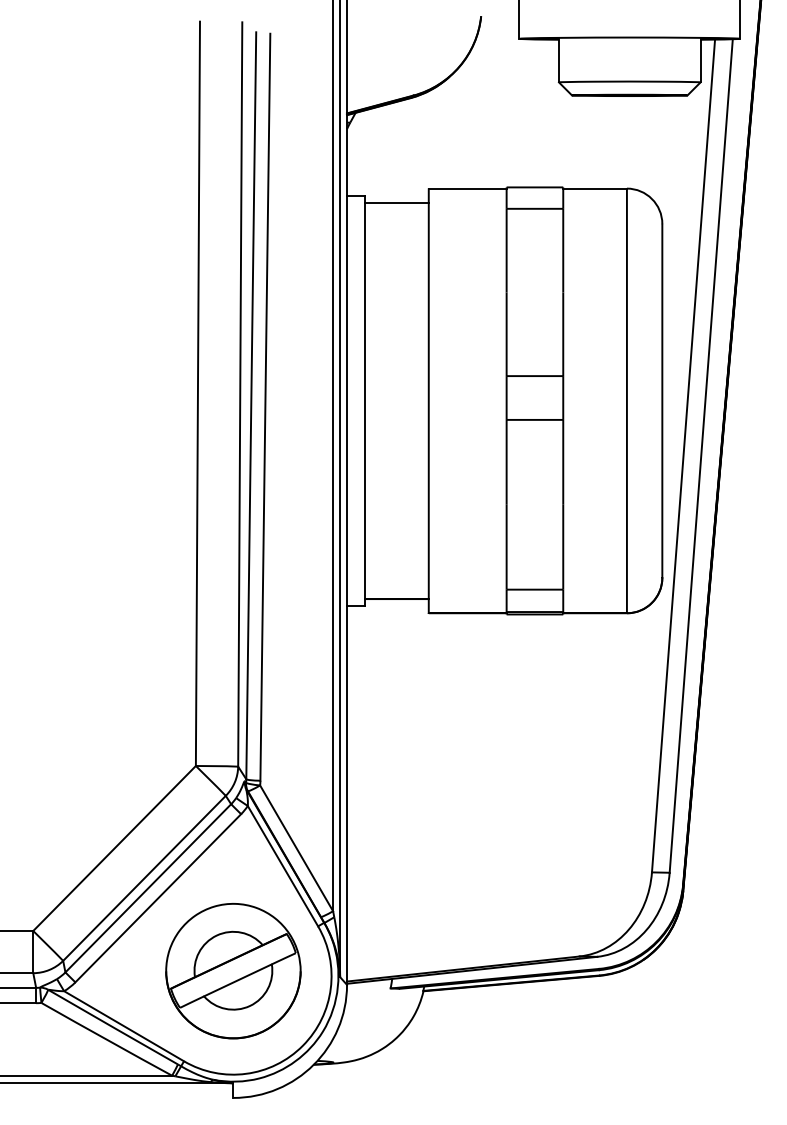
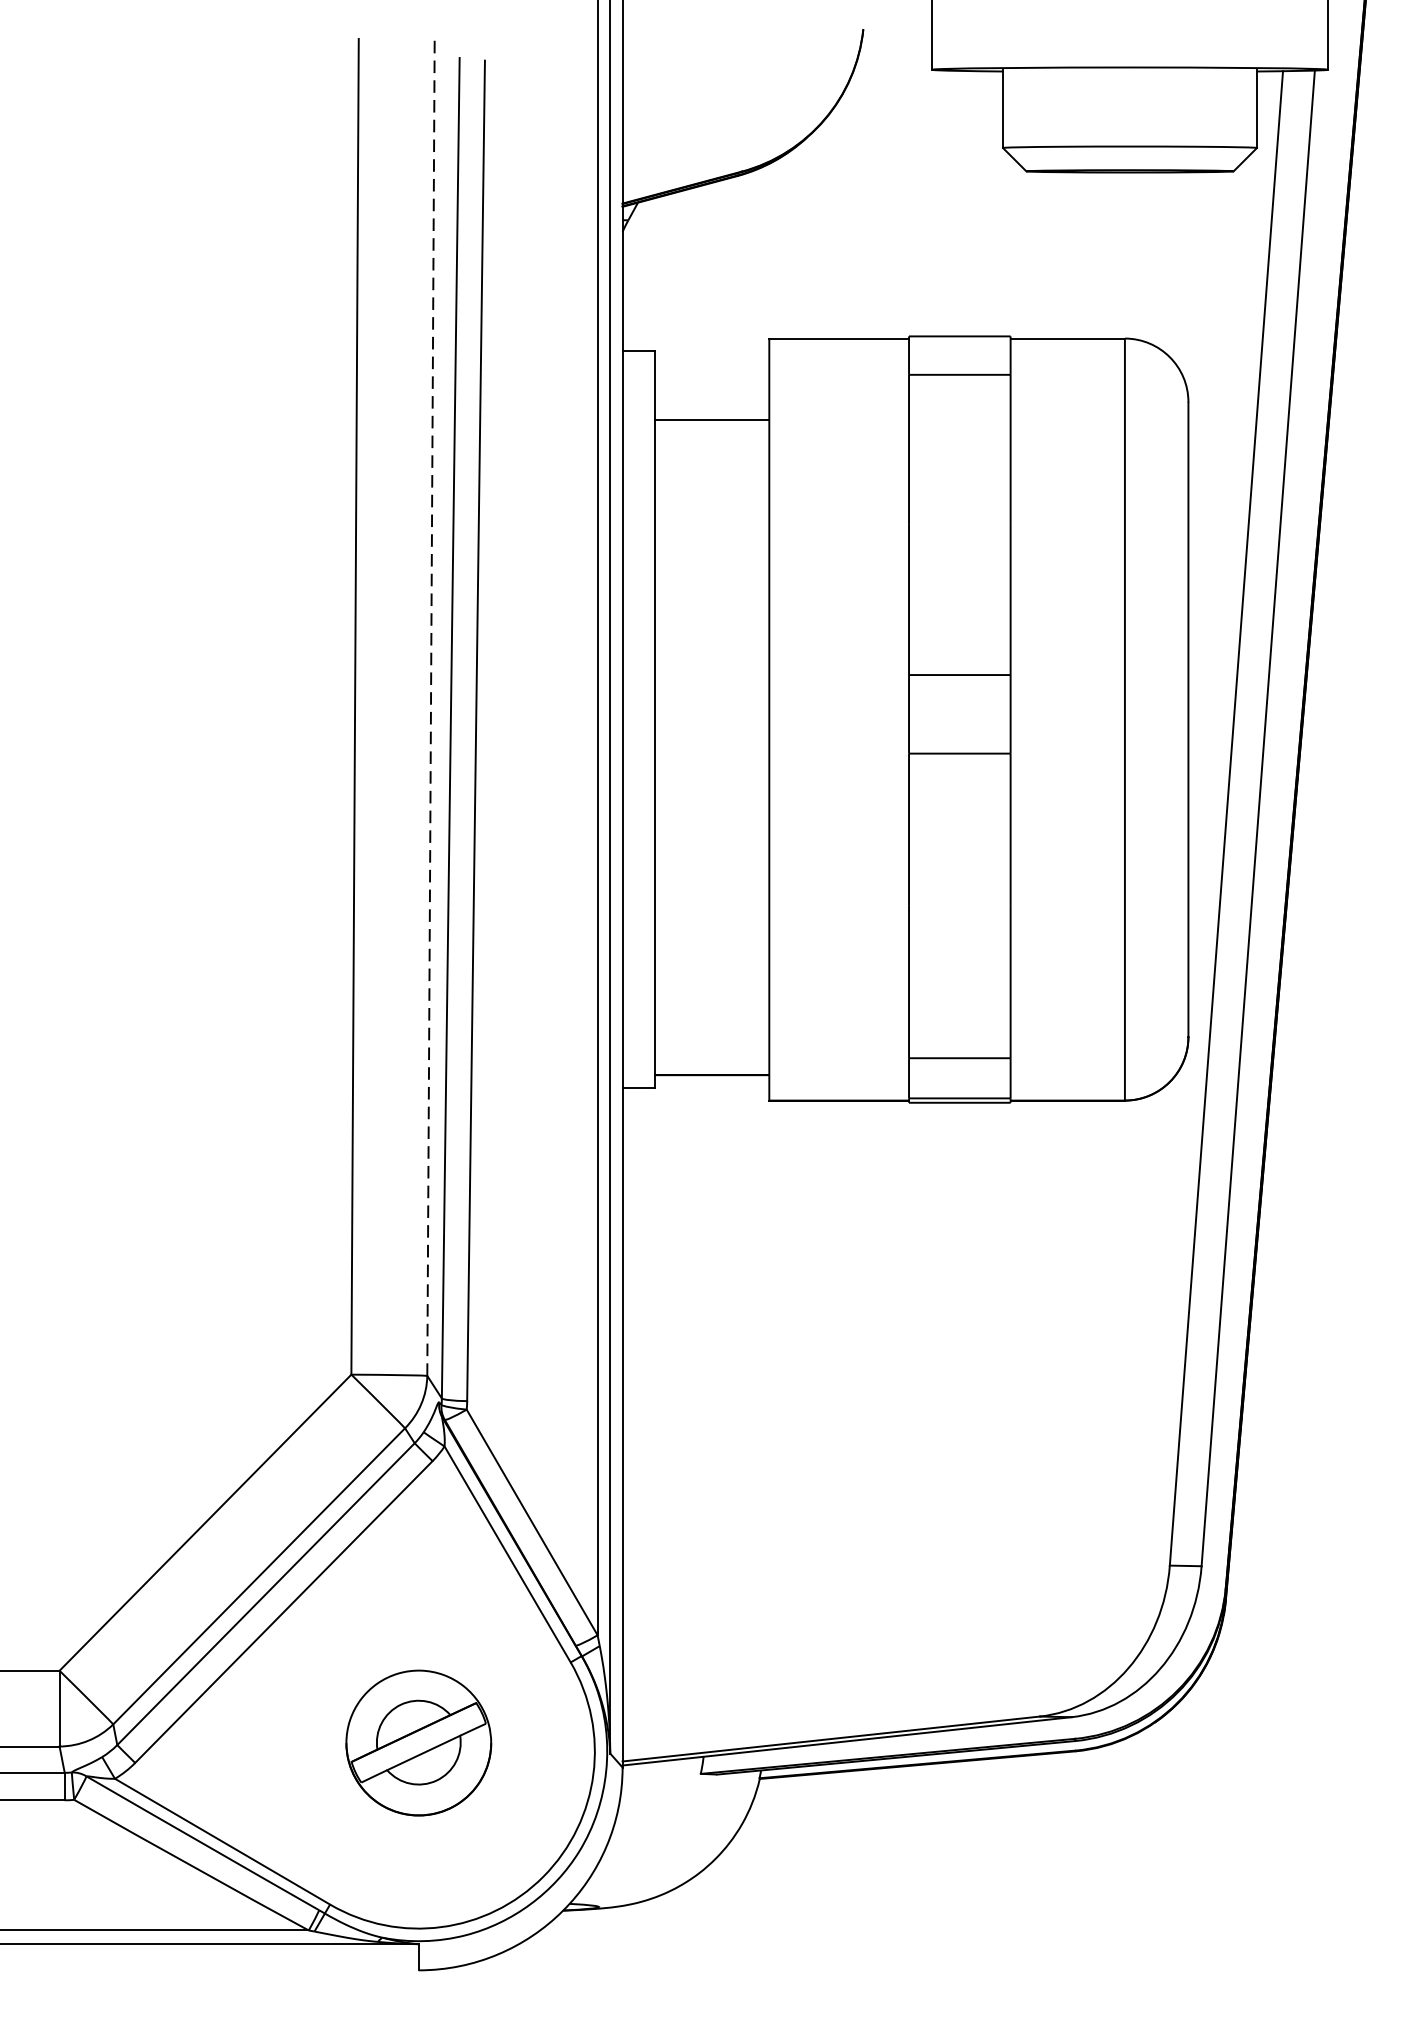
line: (396, 202) -> (711, 419), moved
line: (240, 393) -> (431, 706), solid -> dashed
part: (233, 971) -> (418, 1743), size x0.6

